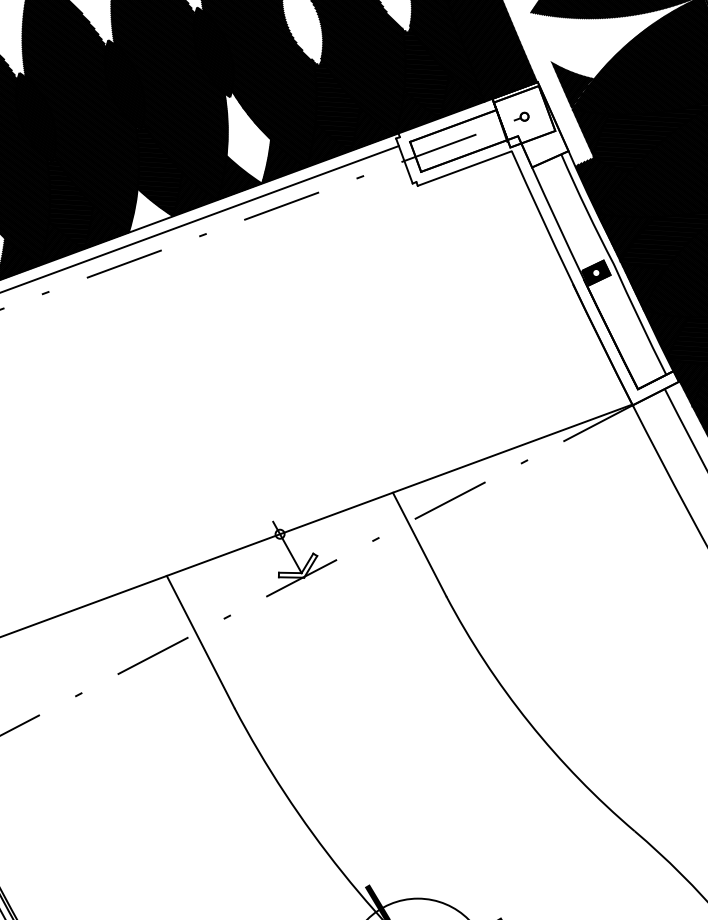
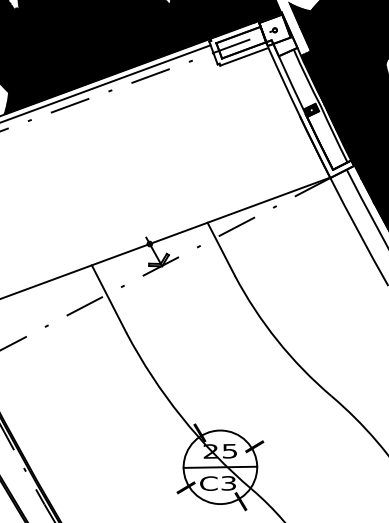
hatch: (248, 136) -> (133, 40), added
hatch: (150, 210) -> (83, 78), added

